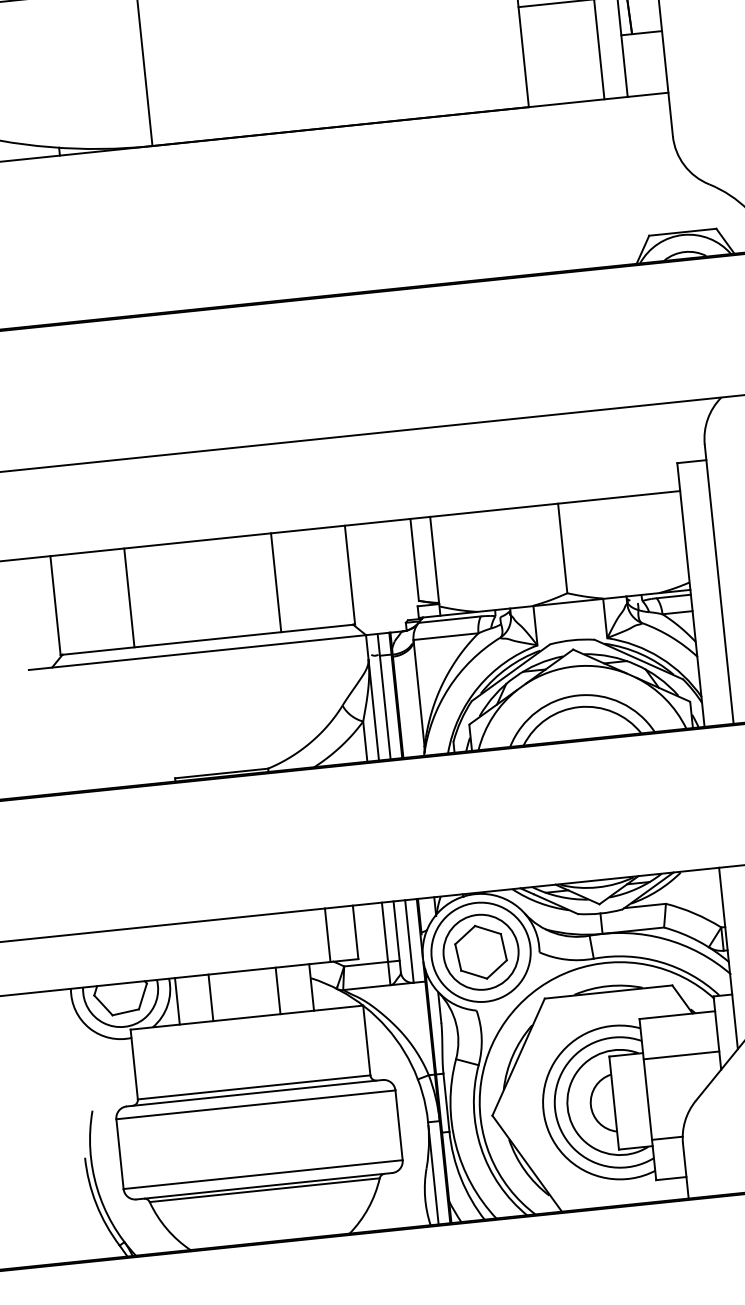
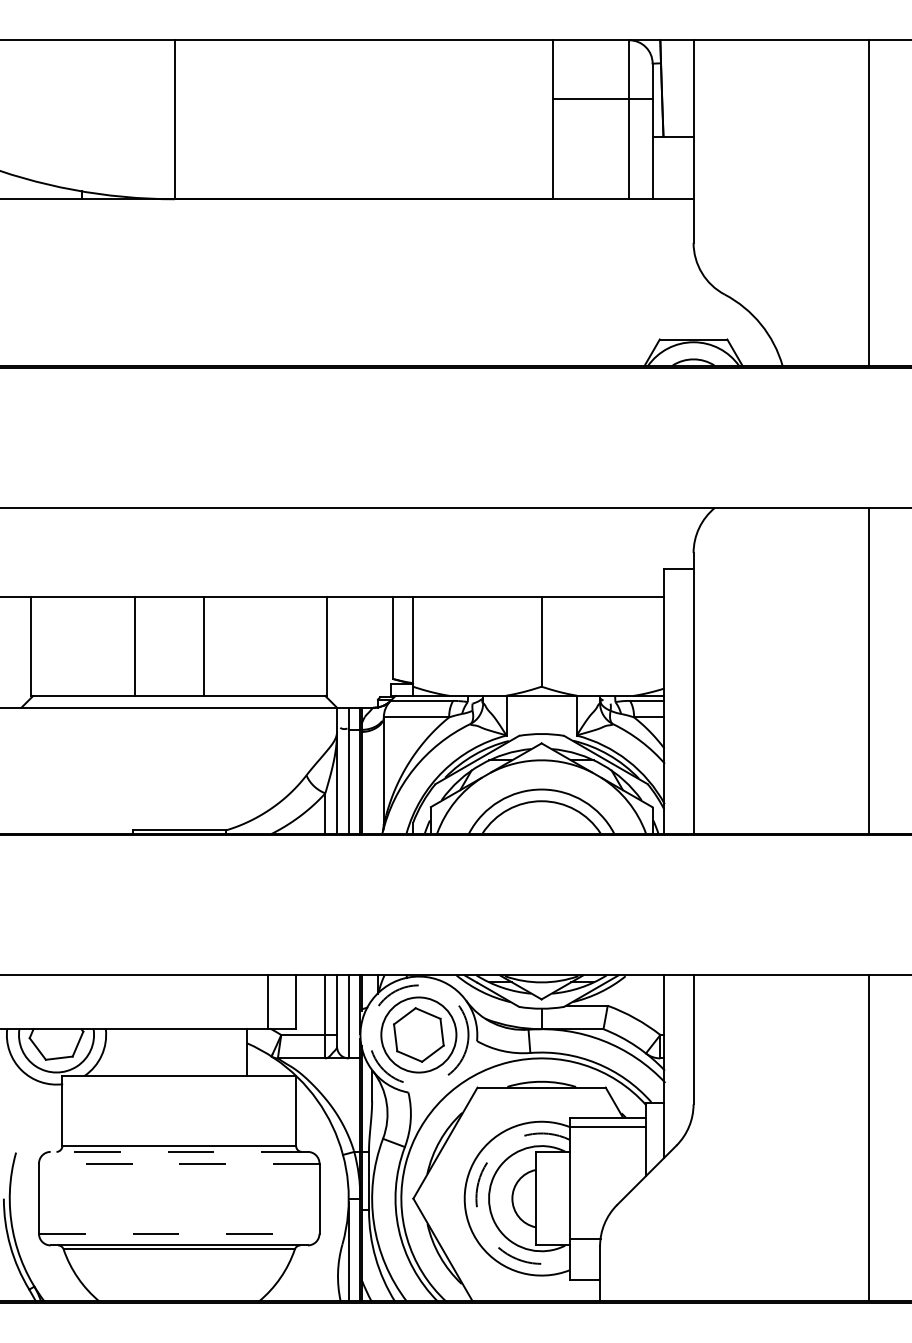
line: (276, 582) -> (204, 646), moved
line: (129, 598) -> (135, 646), moved
circle: (480, 951) -> (418, 1034), solid -> dashed
line: (278, 990) -> (213, 1052), removed
line: (210, 997) -> (145, 1052), removed
line: (177, 1001) -> (111, 1052), removed
line: (681, 1055) -> (607, 1127), moved
line: (254, 1092) -> (179, 1151), solid -> dashed
line: (255, 1104) -> (178, 1163), solid -> dashed
arc: (555, 1109) -> (476, 1198), solid -> dashed
line: (263, 1174) -> (179, 1233), solid -> dashed

